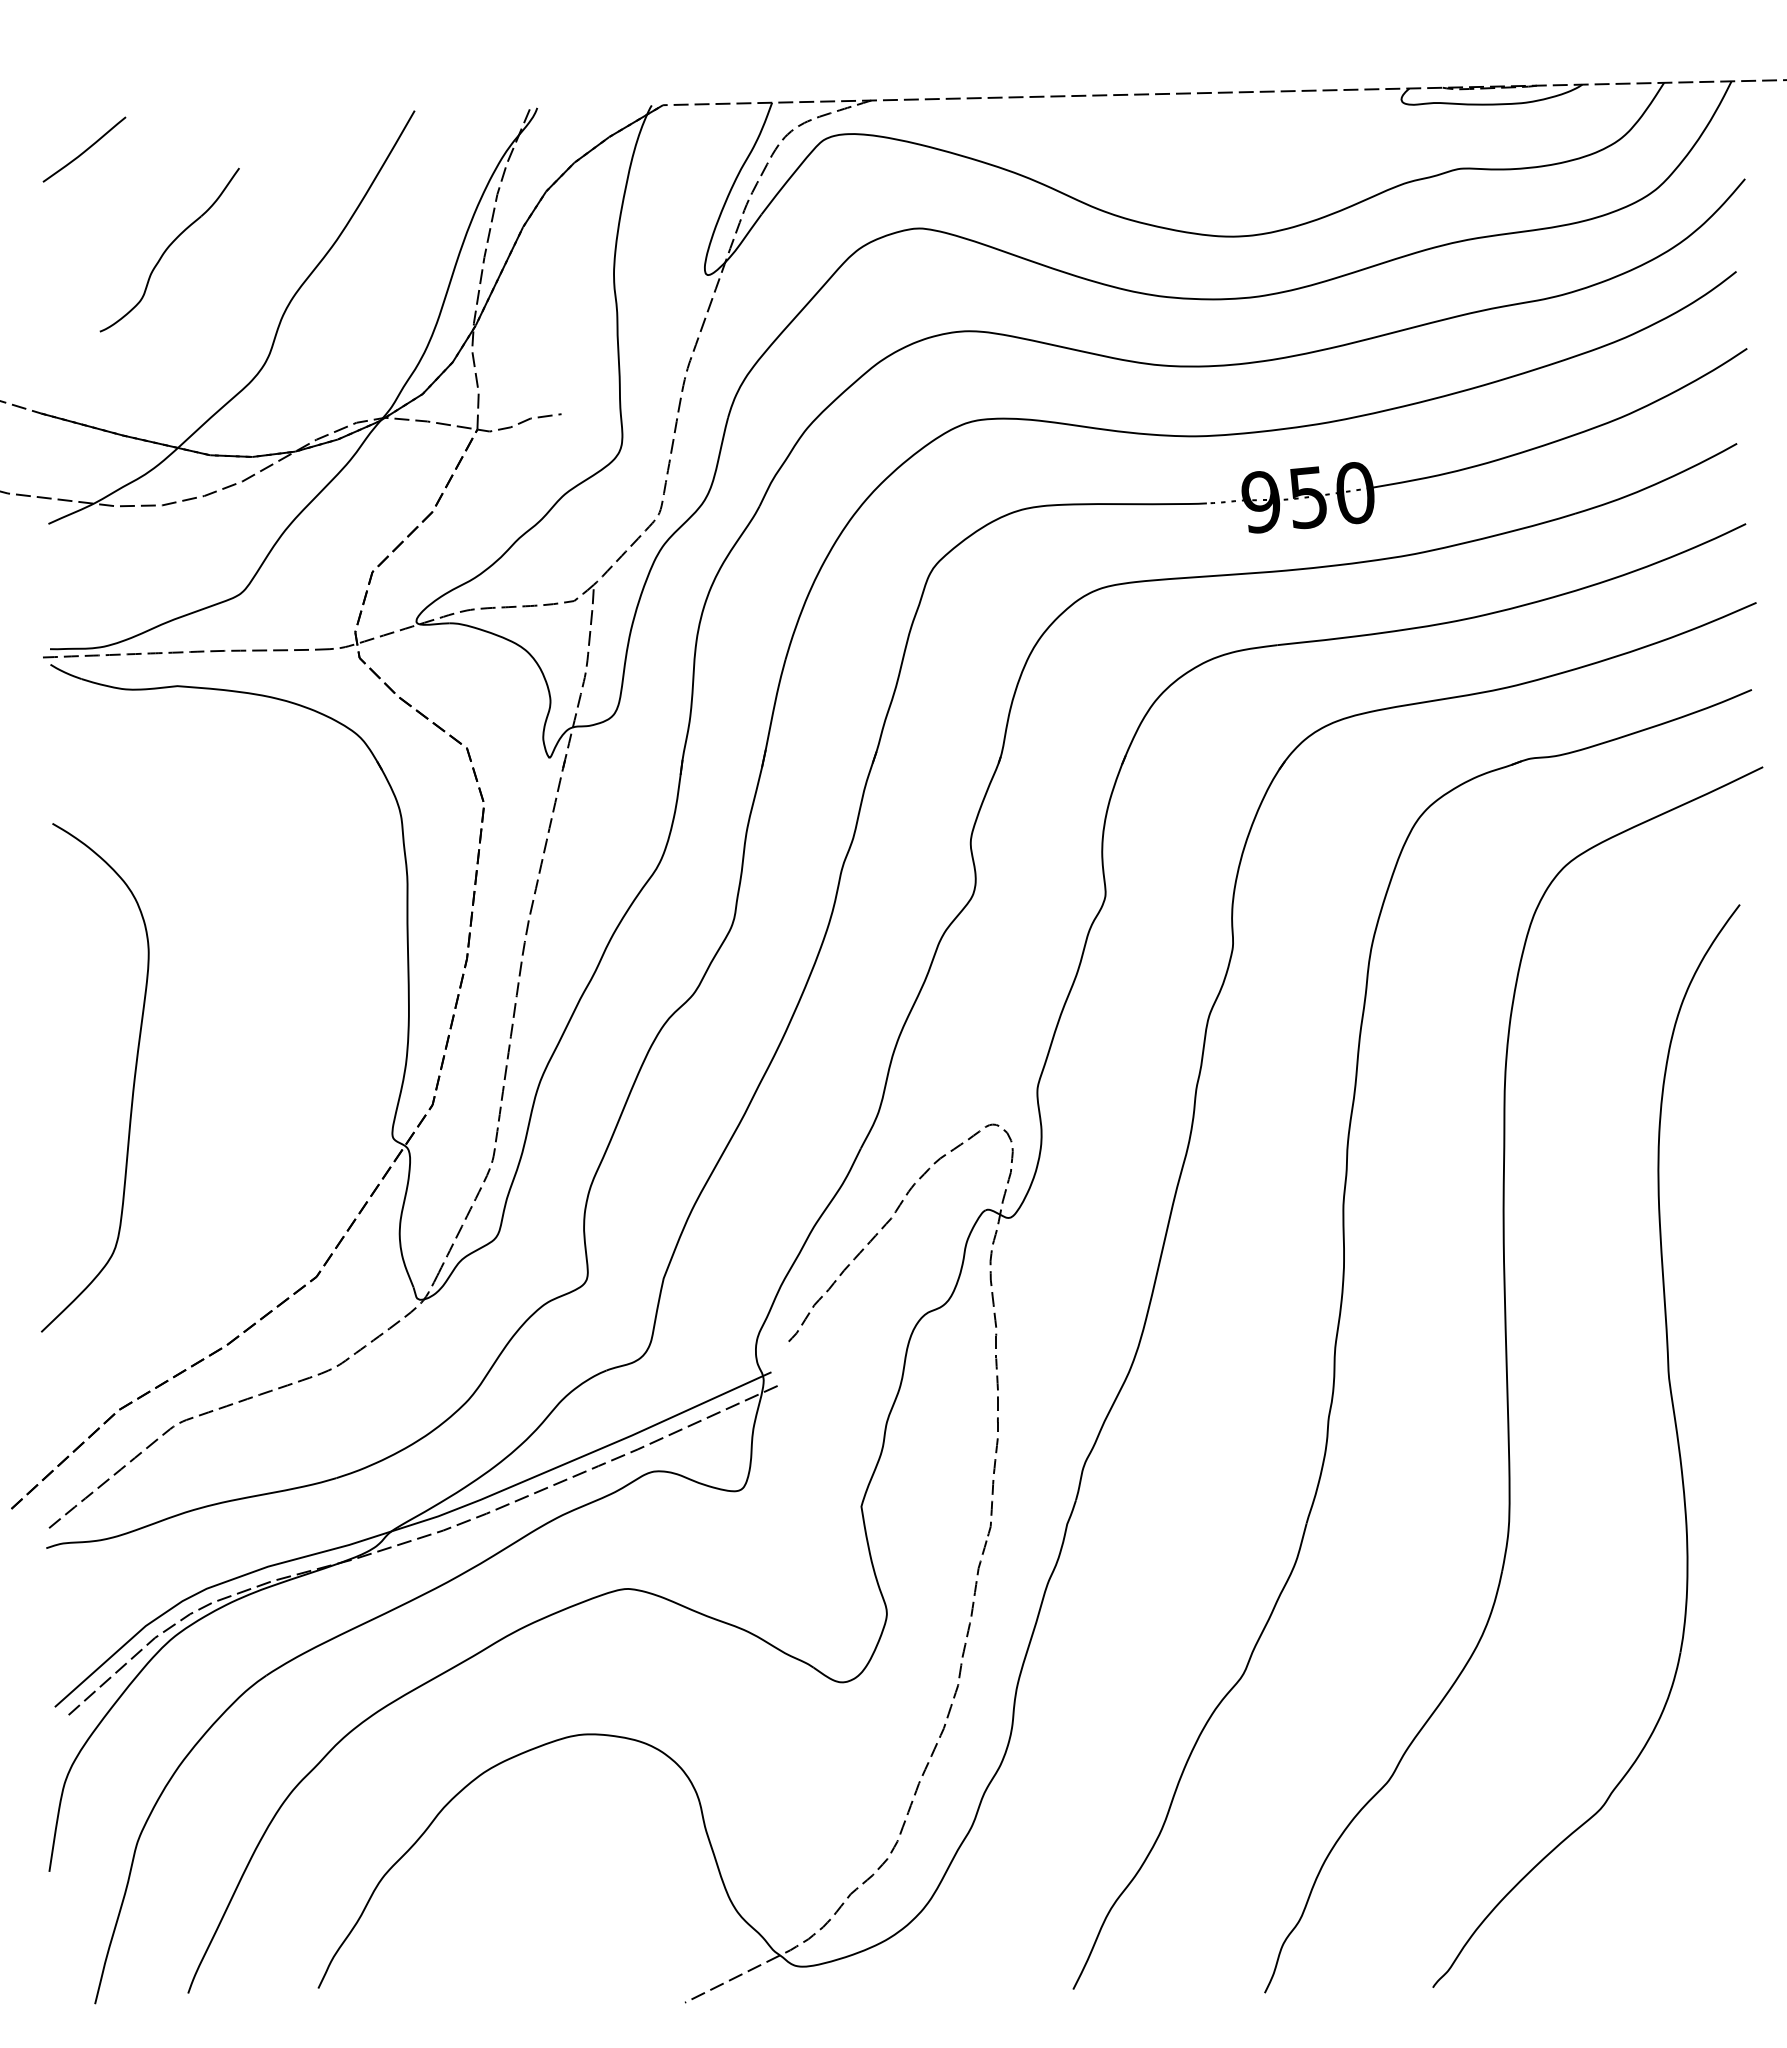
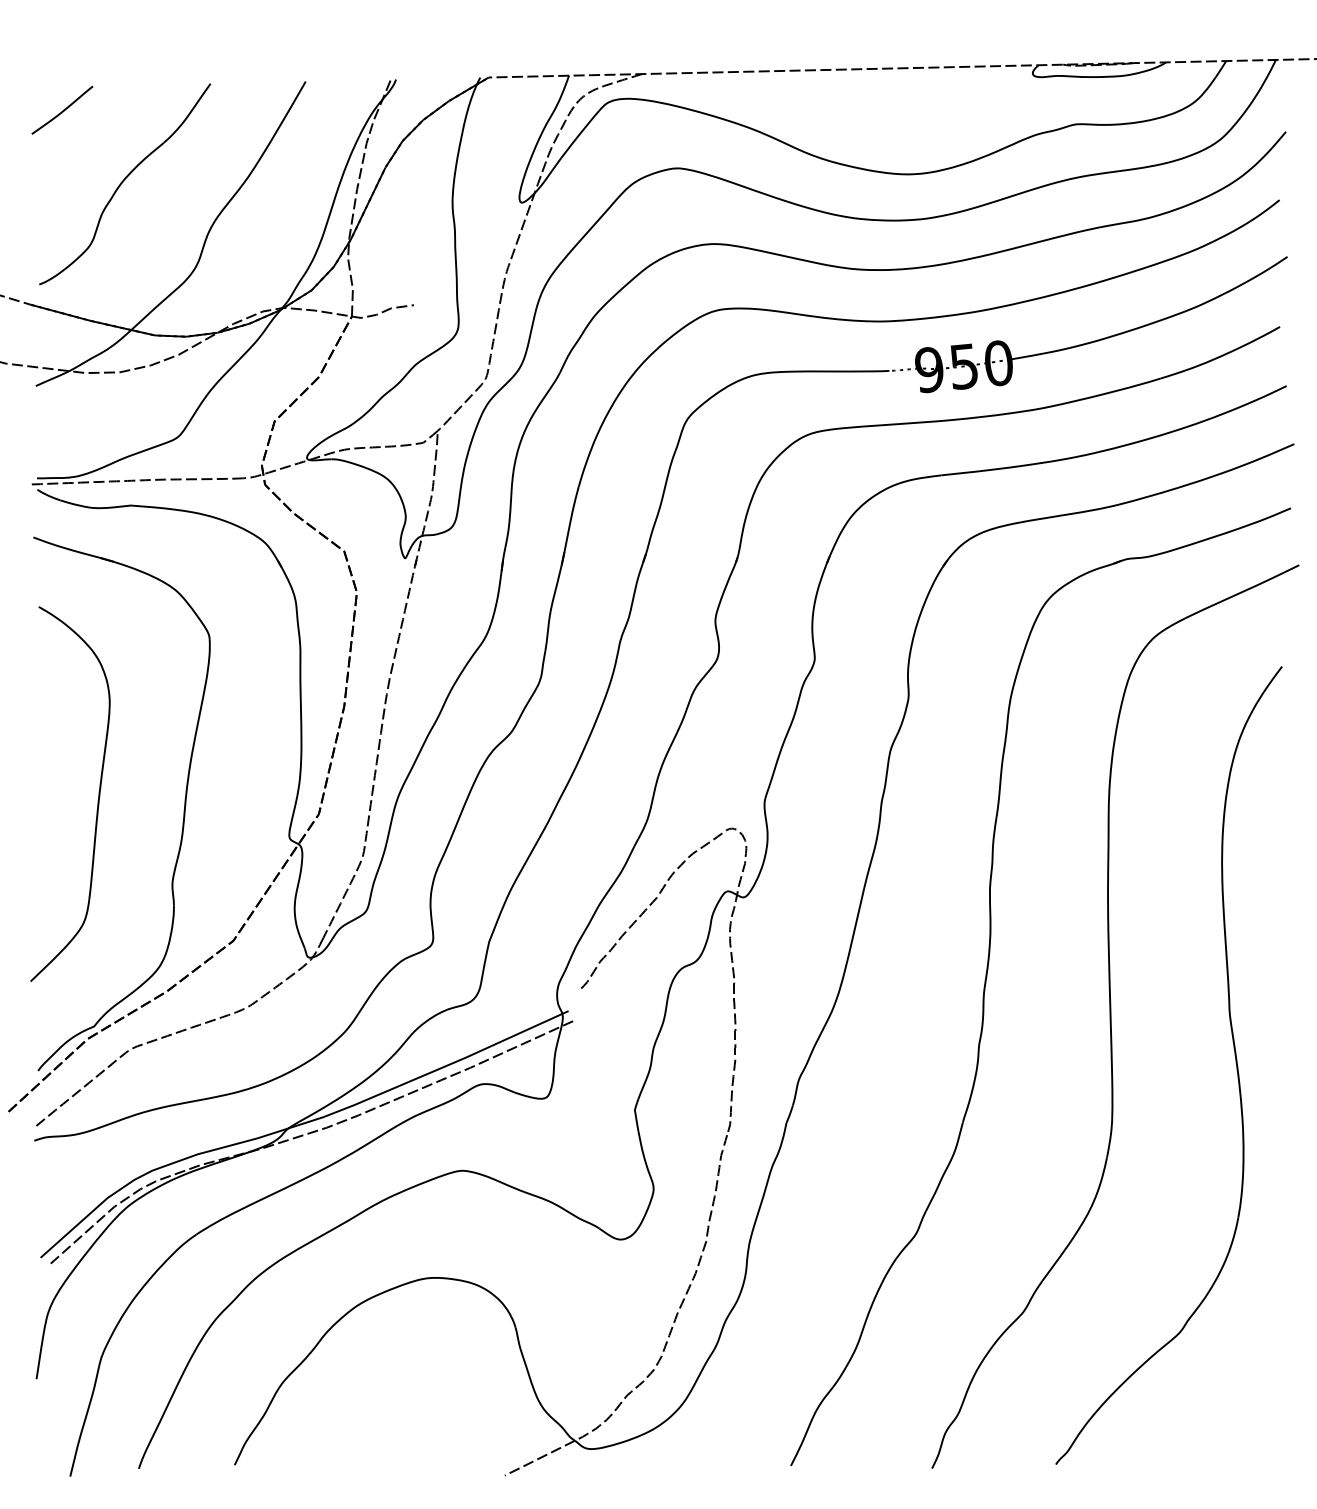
part: (169, 249) -> (125, 183), size x1.67
part: (249, 1097) -> (184, 808), added

